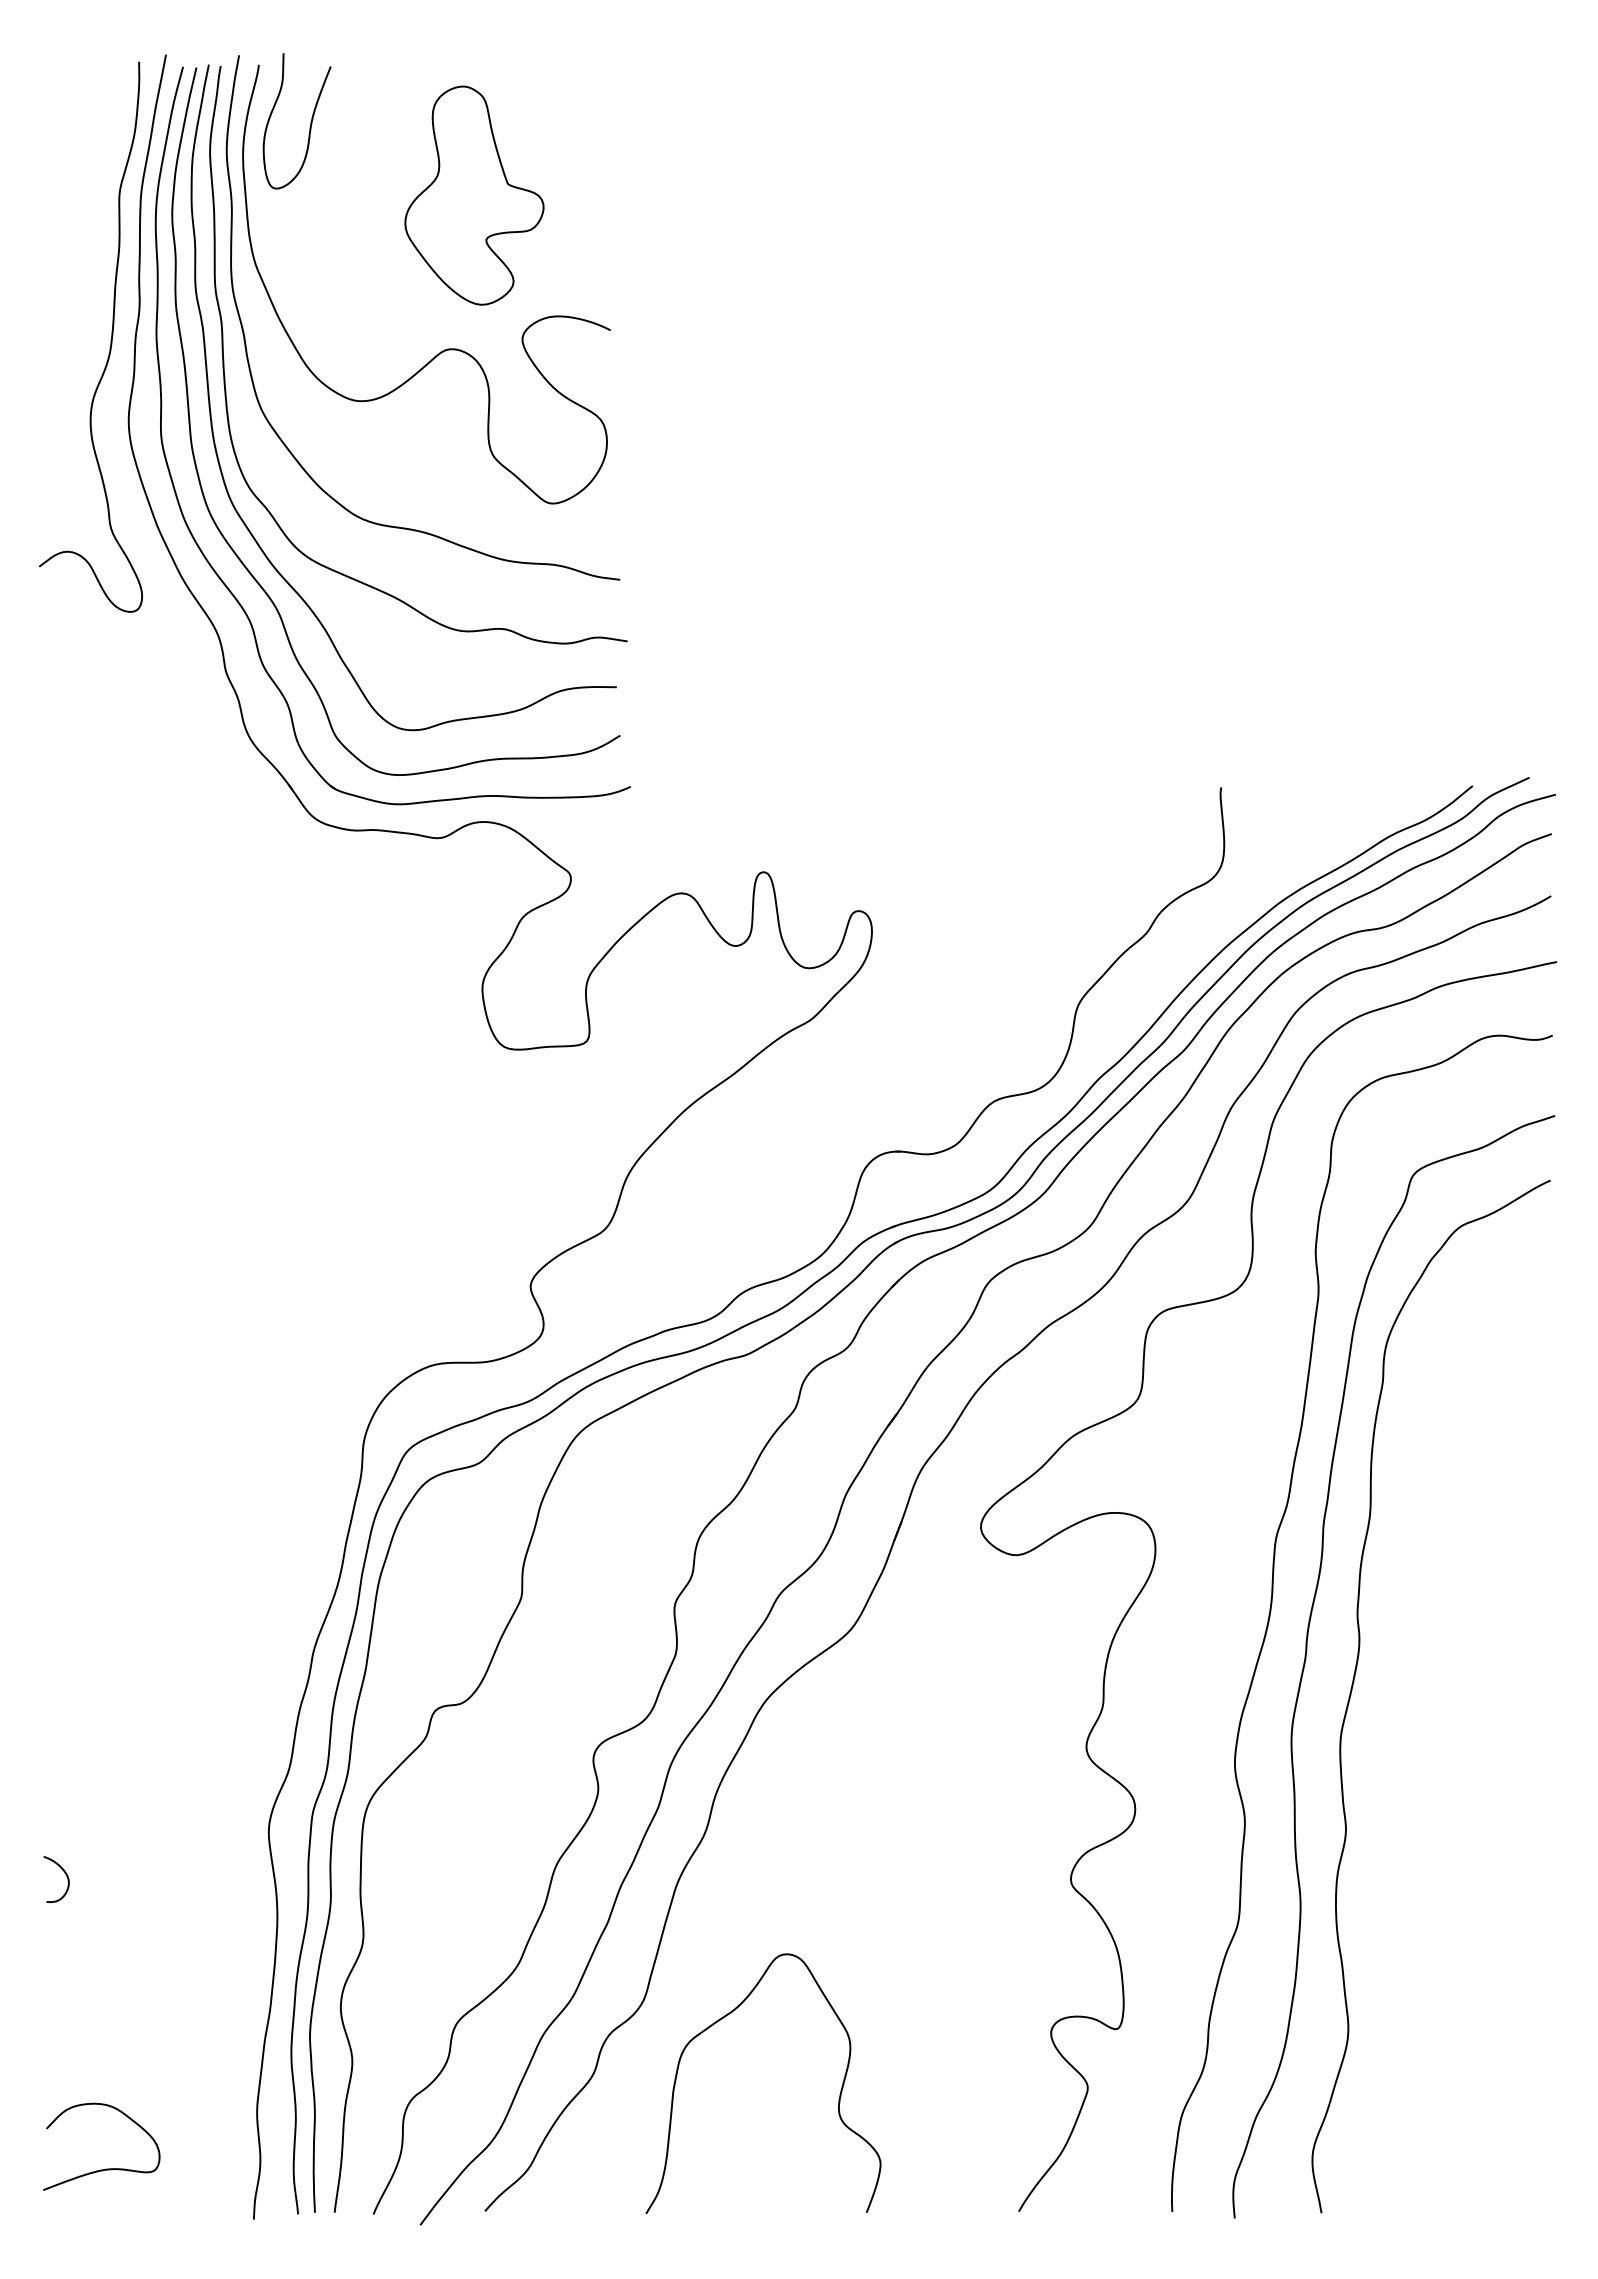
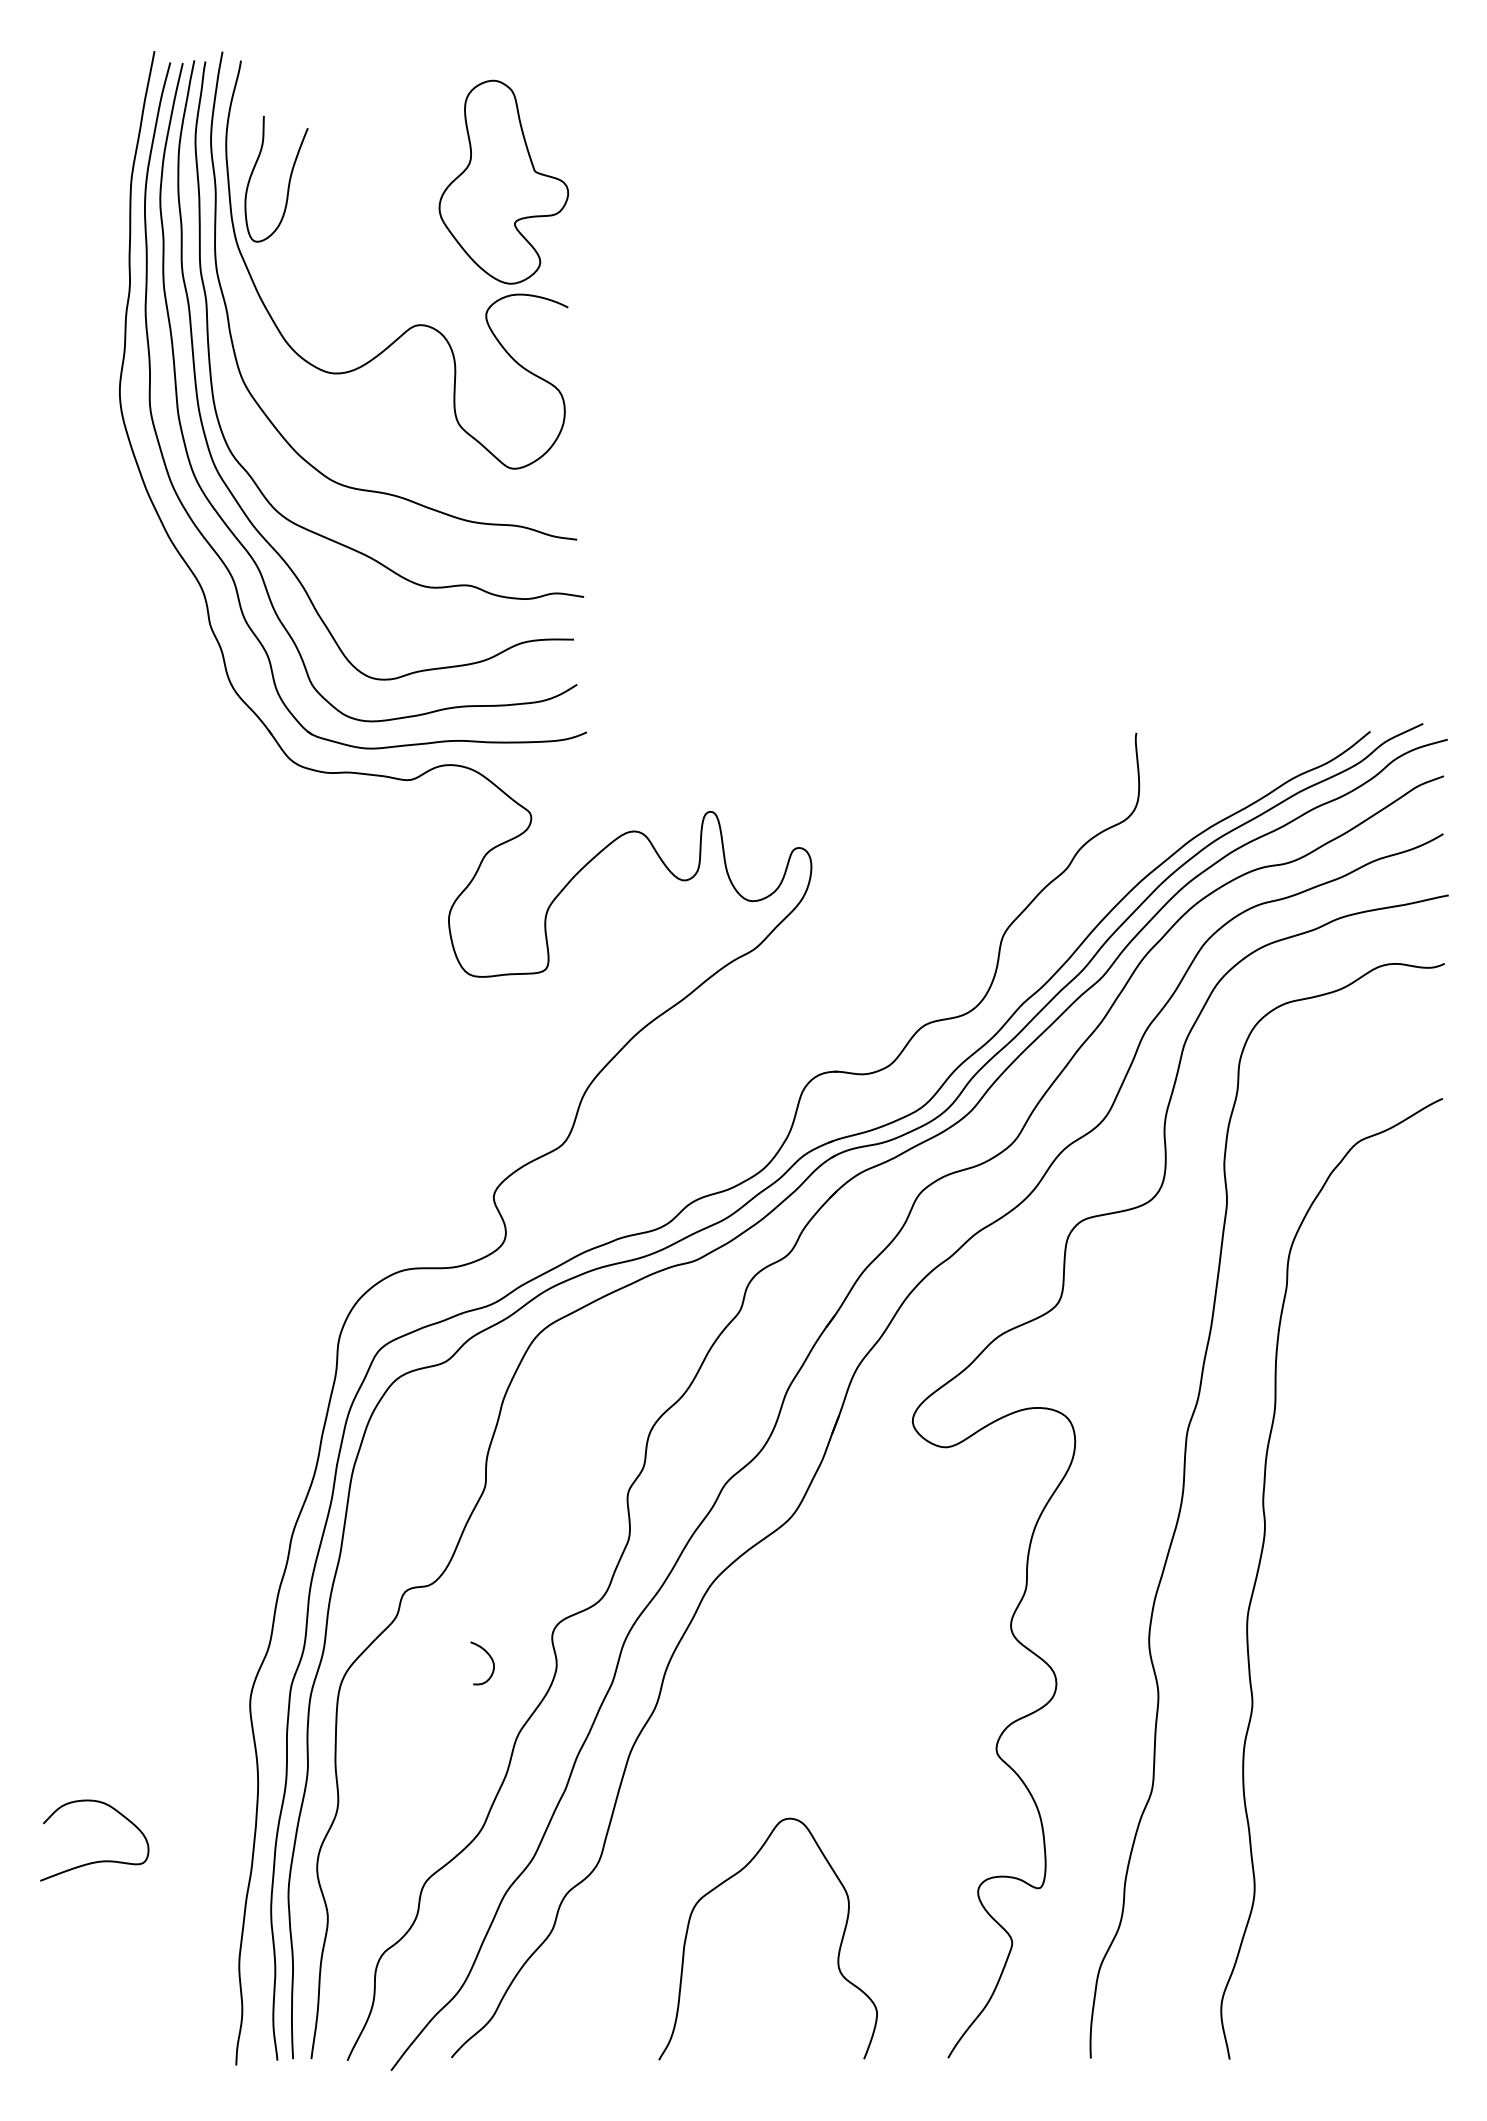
curve: (310, 121) -> (288, 179), moved
part: (474, 195) -> (503, 182), moved
curve: (110, 340) -> (102, 317), removed
curve: (1306, 1659) -> (1215, 1544), removed
curve: (64, 1873) -> (489, 1657), moved
curve: (722, 2019) -> (730, 1879), moved
curve: (105, 2168) -> (98, 1860), moved

